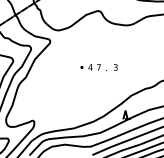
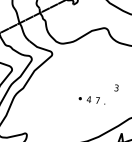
part: (93, 67) -> (92, 99), moved

